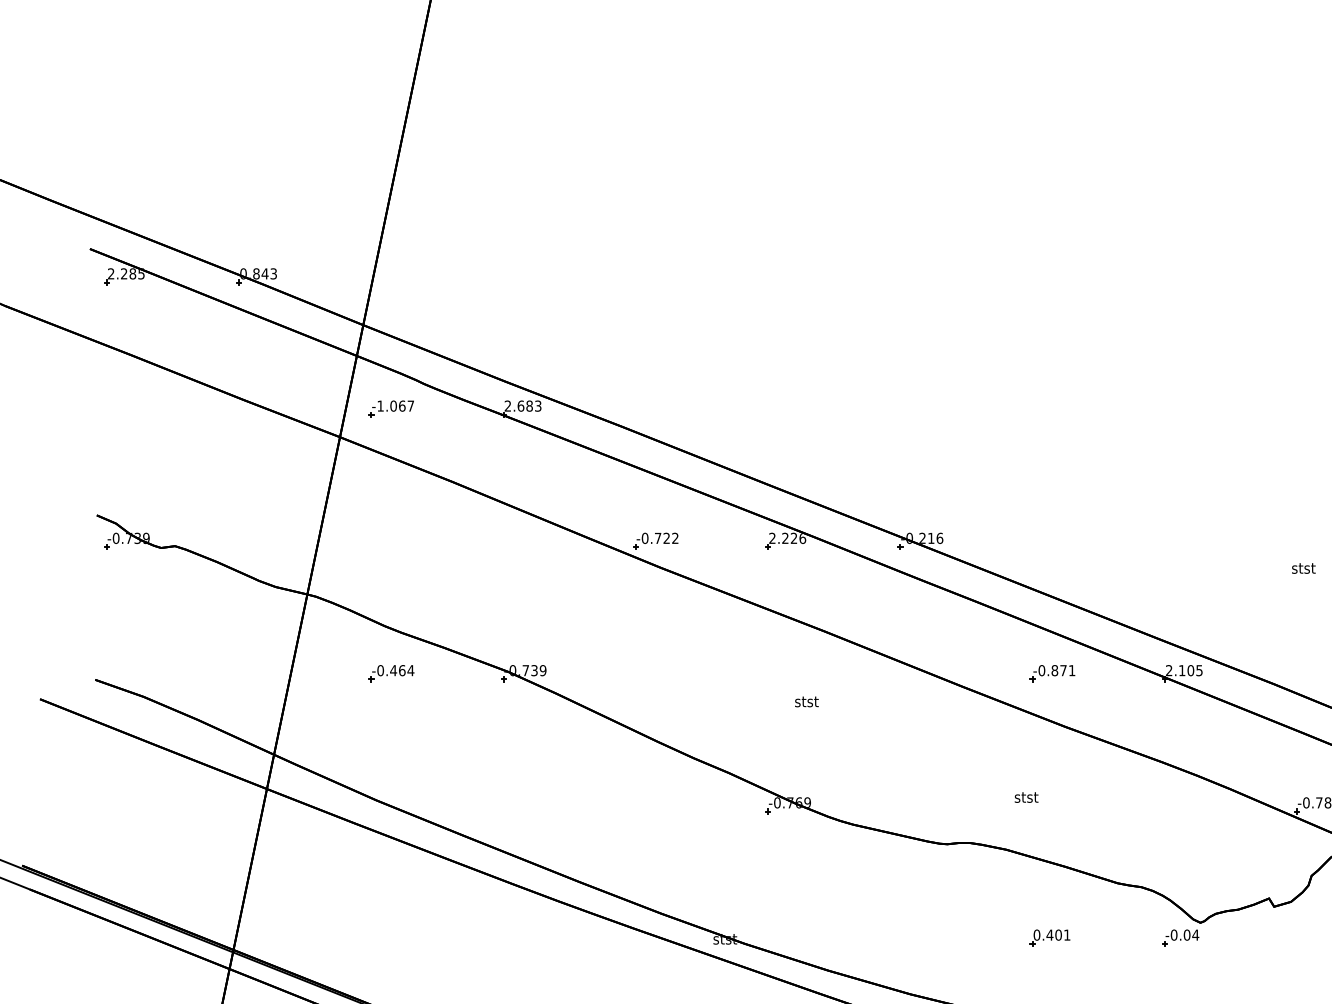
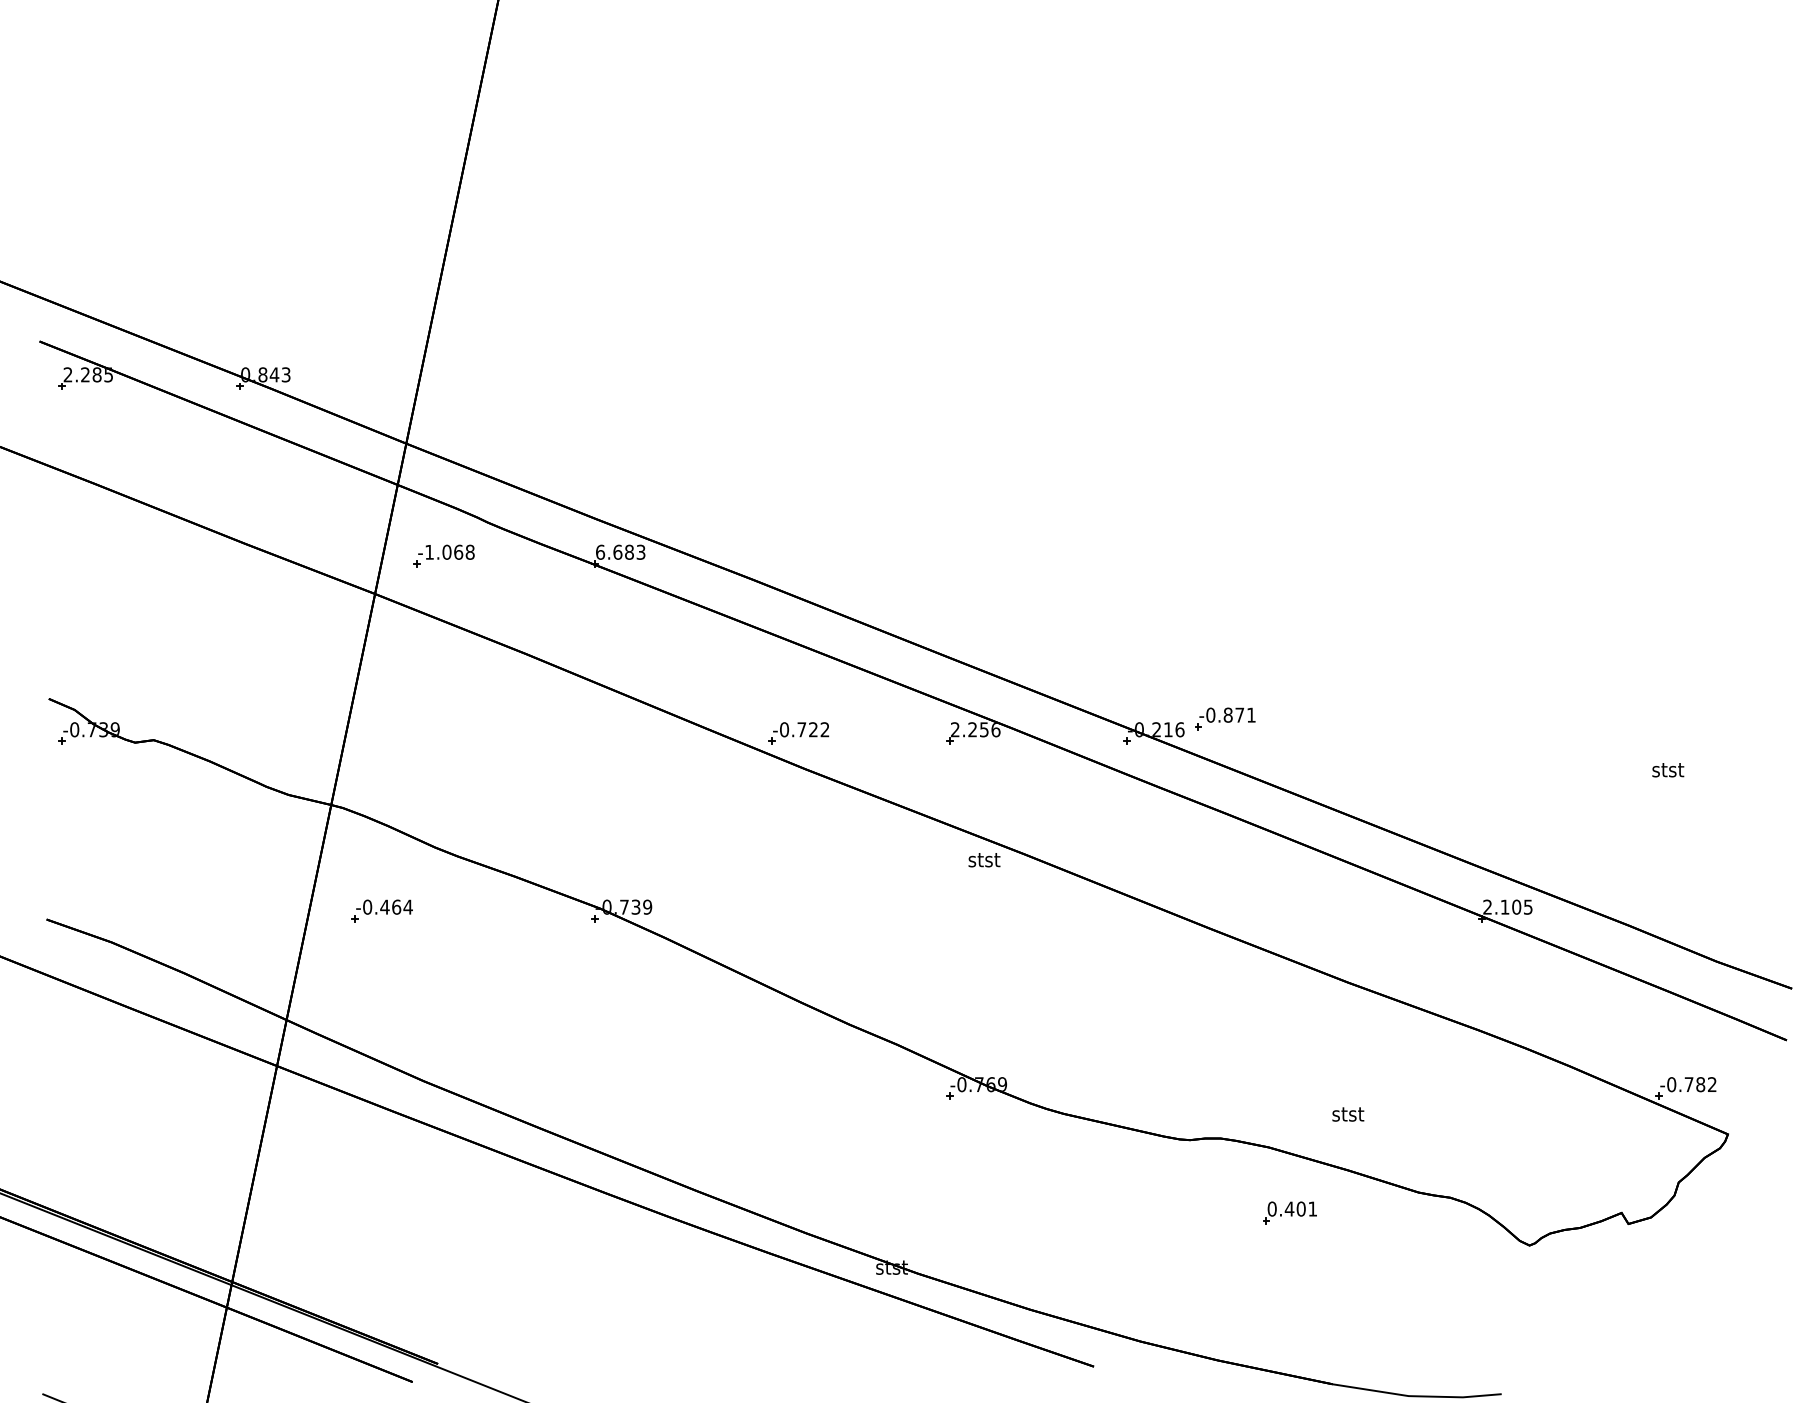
text: (410, 405) -> (469, 551), -1.067 -> -1.068
text: (508, 405) -> (600, 551), 2.683 -> 6.683
text: (794, 538) -> (984, 729), 2.226 -> 2.256
part: (391, 673) -> (381, 910), moved
part: (1052, 673) -> (1225, 718), moved
text: (806, 702) -> (984, 860), moved
text: (1026, 797) -> (1348, 1114), moved
part: (1049, 937) -> (1289, 1212), moved
part: (1180, 937) -> (1502, 1265), removed

